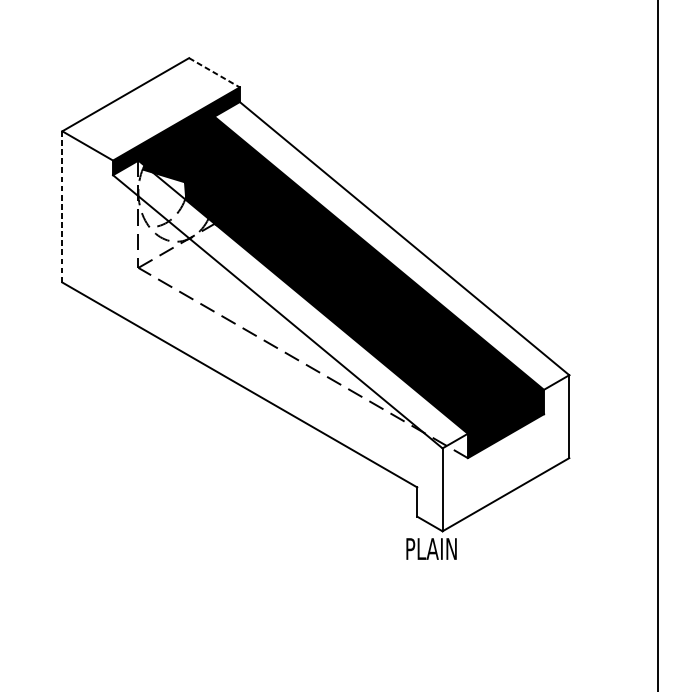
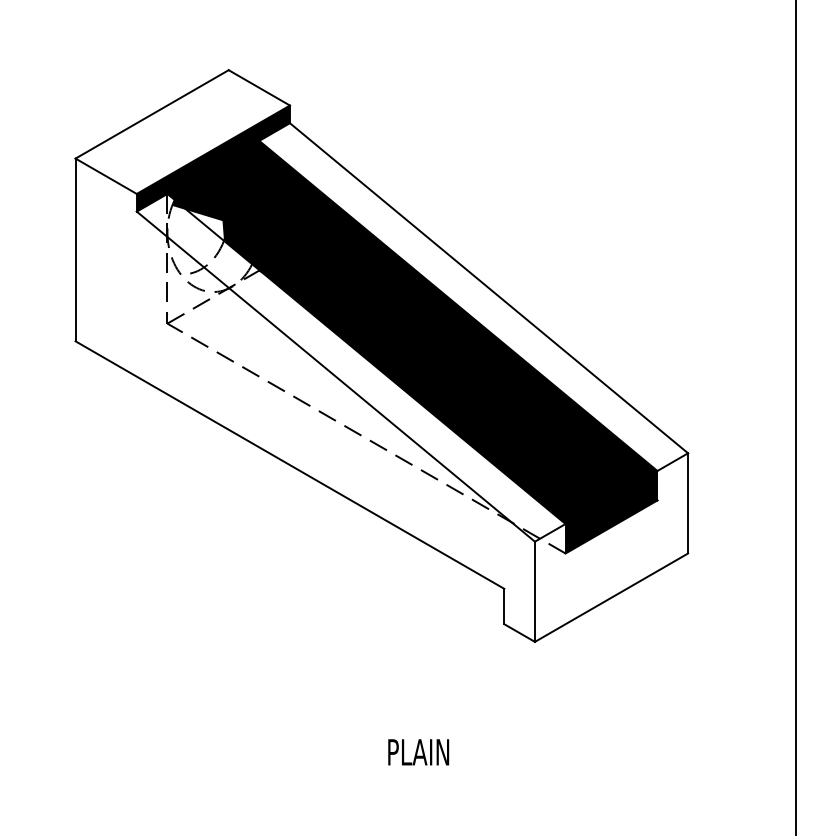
line: (214, 73) -> (259, 88), dashed -> solid
line: (62, 206) -> (75, 249), dashed -> solid
text: (431, 549) -> (418, 752), moved

